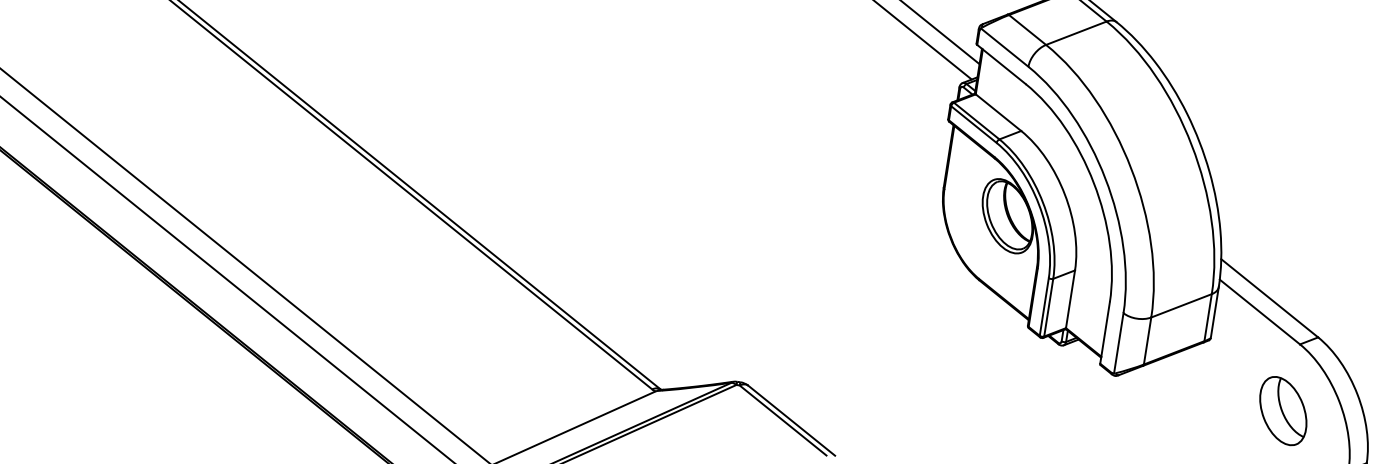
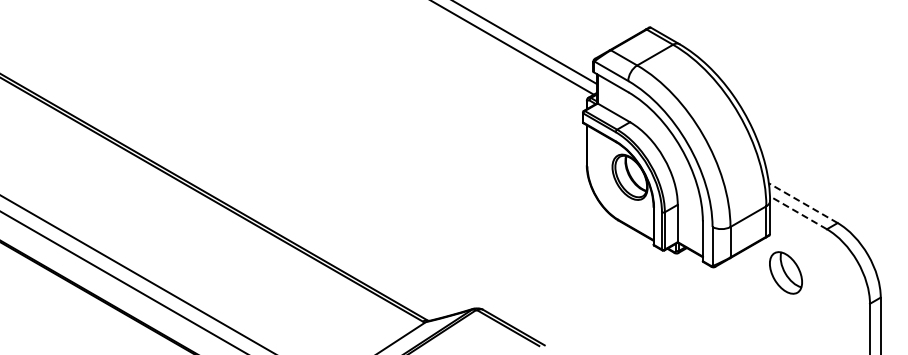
line: (1269, 298) -> (803, 203), solid -> dashed
line: (1260, 311) -> (798, 212), solid -> dashed
part: (1282, 410) -> (785, 272), moved

